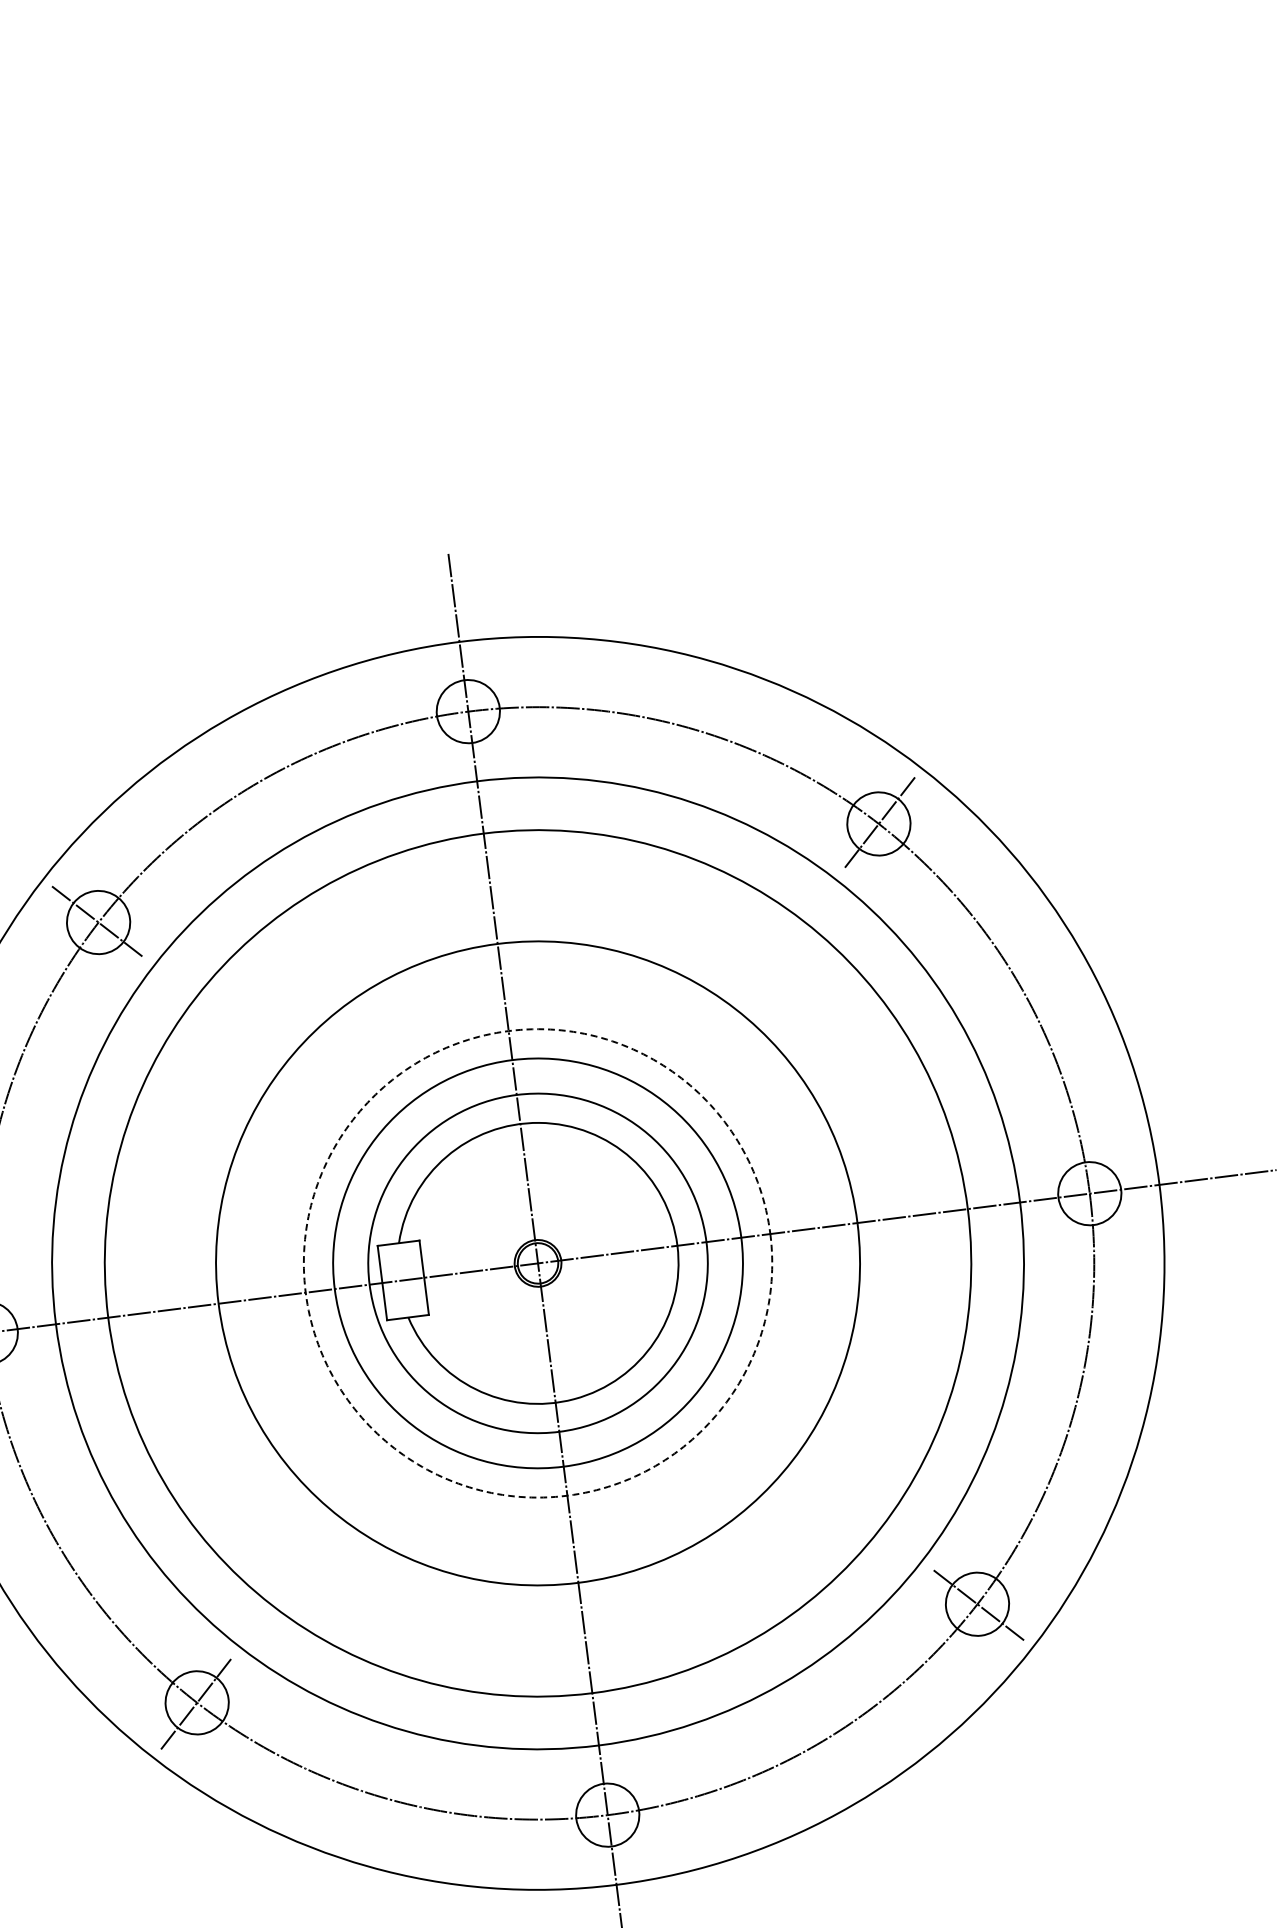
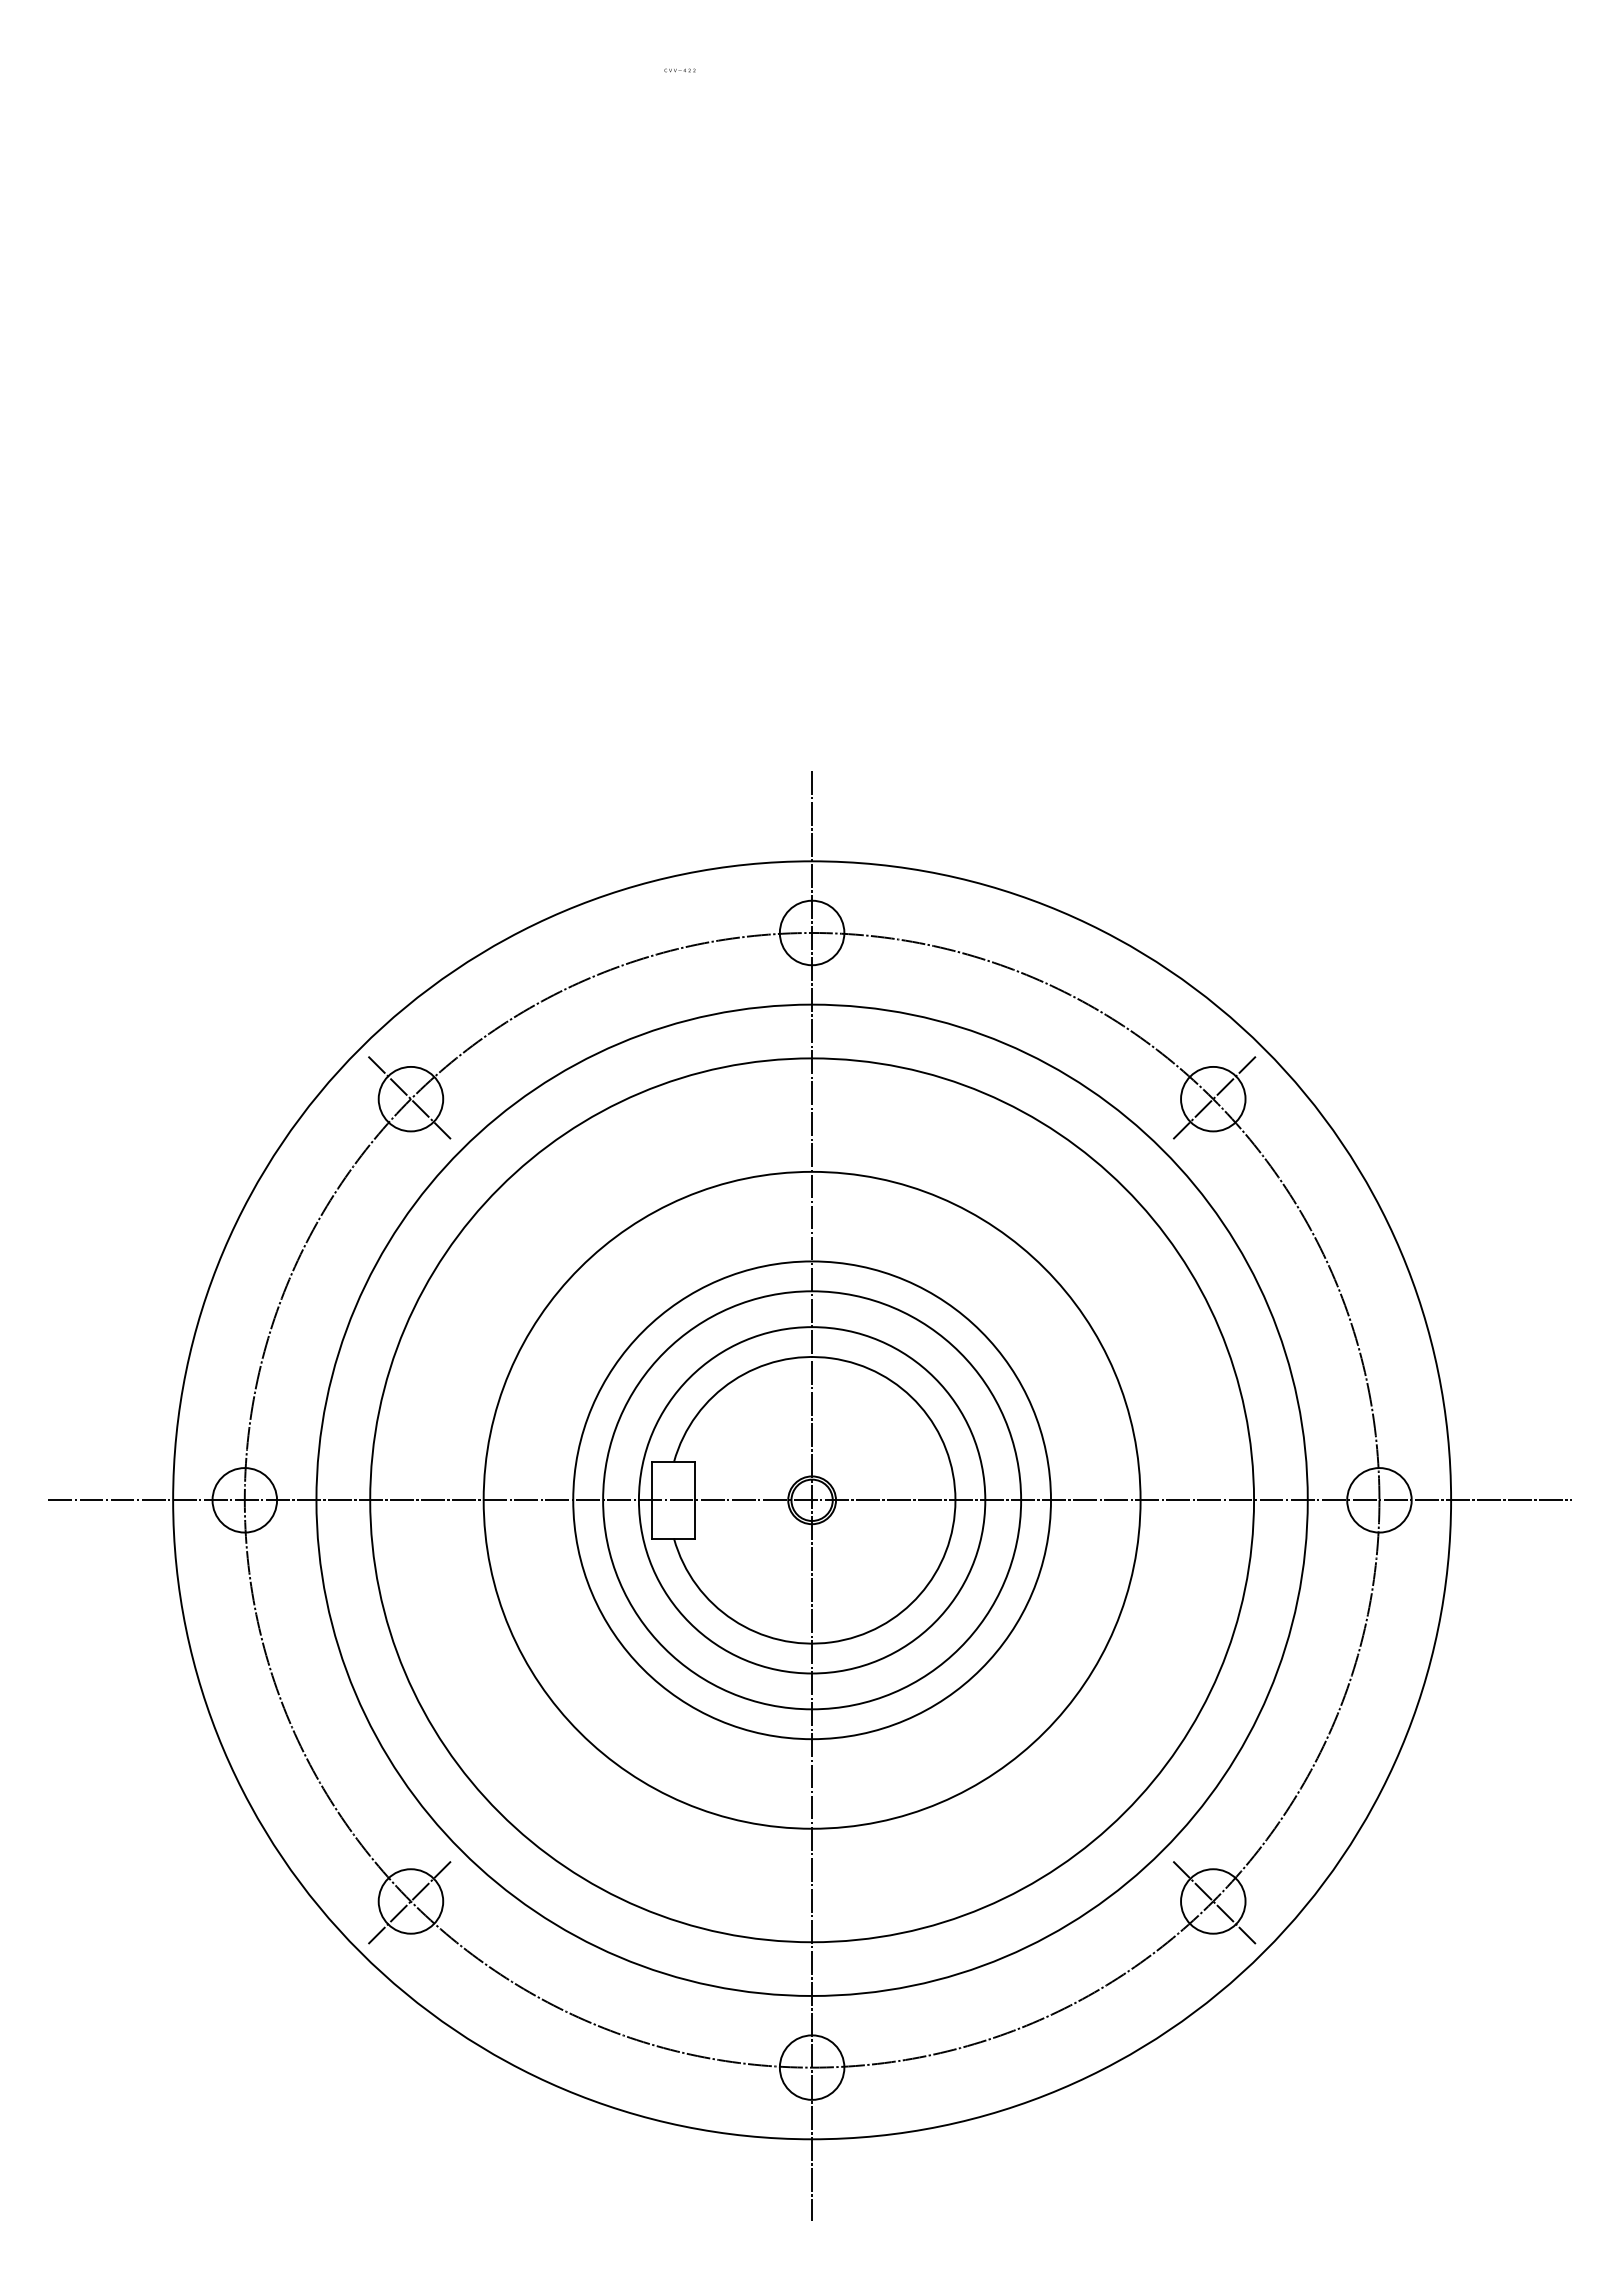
circle: (538, 1263) -> (812, 1500), dashed -> solid

